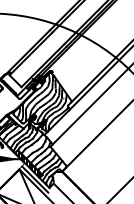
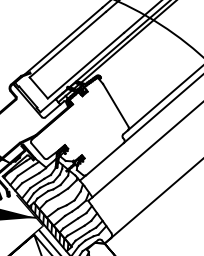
hatch: (40, 102) -> (77, 126), removed

